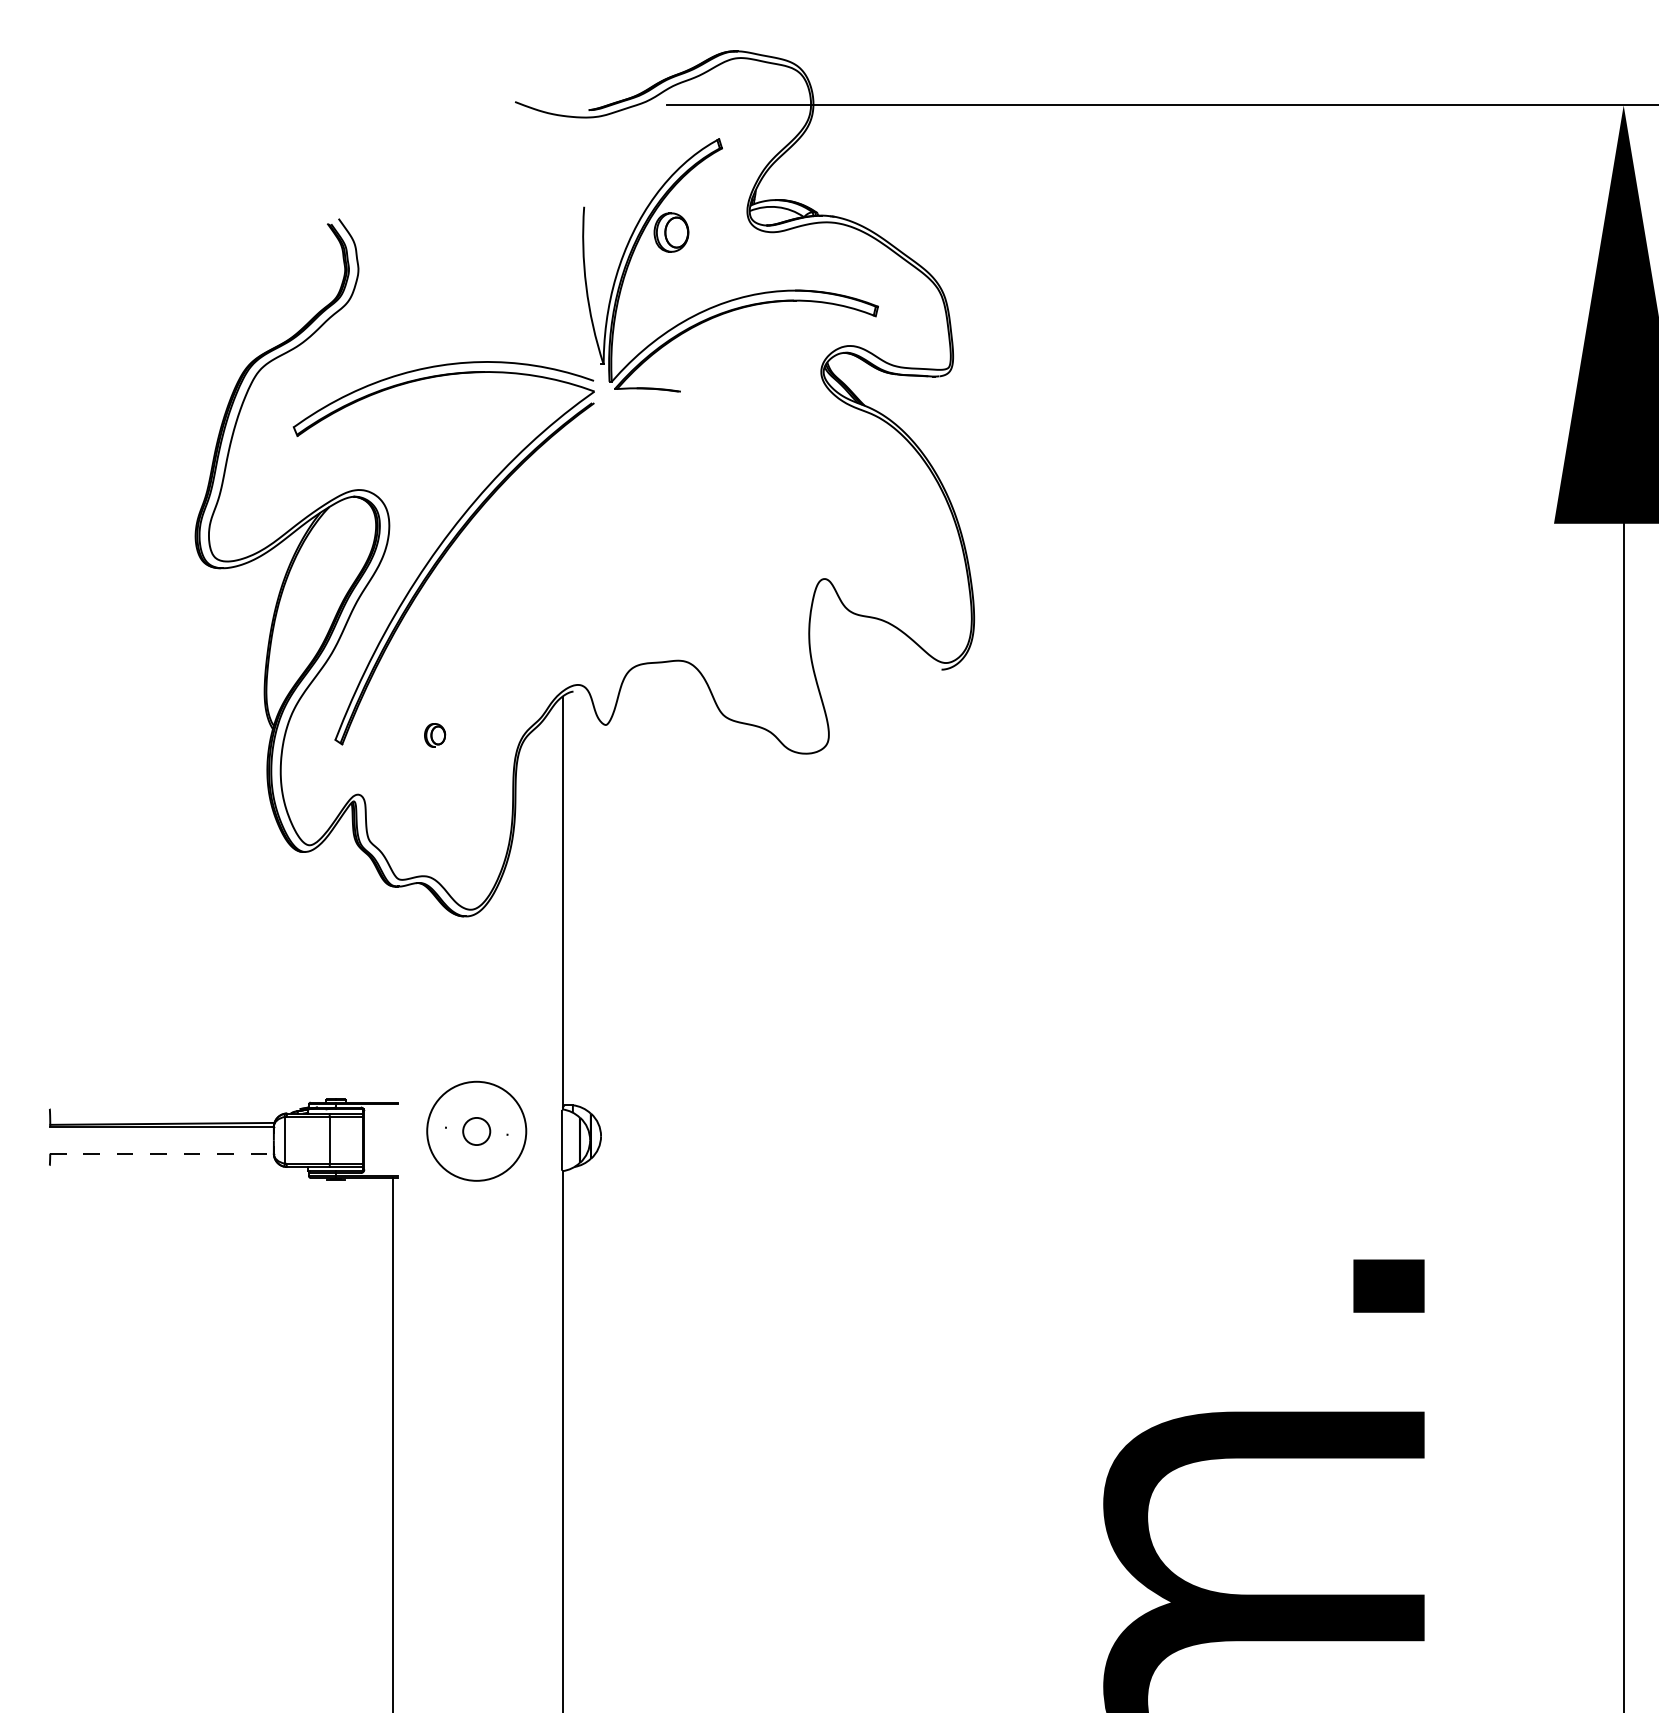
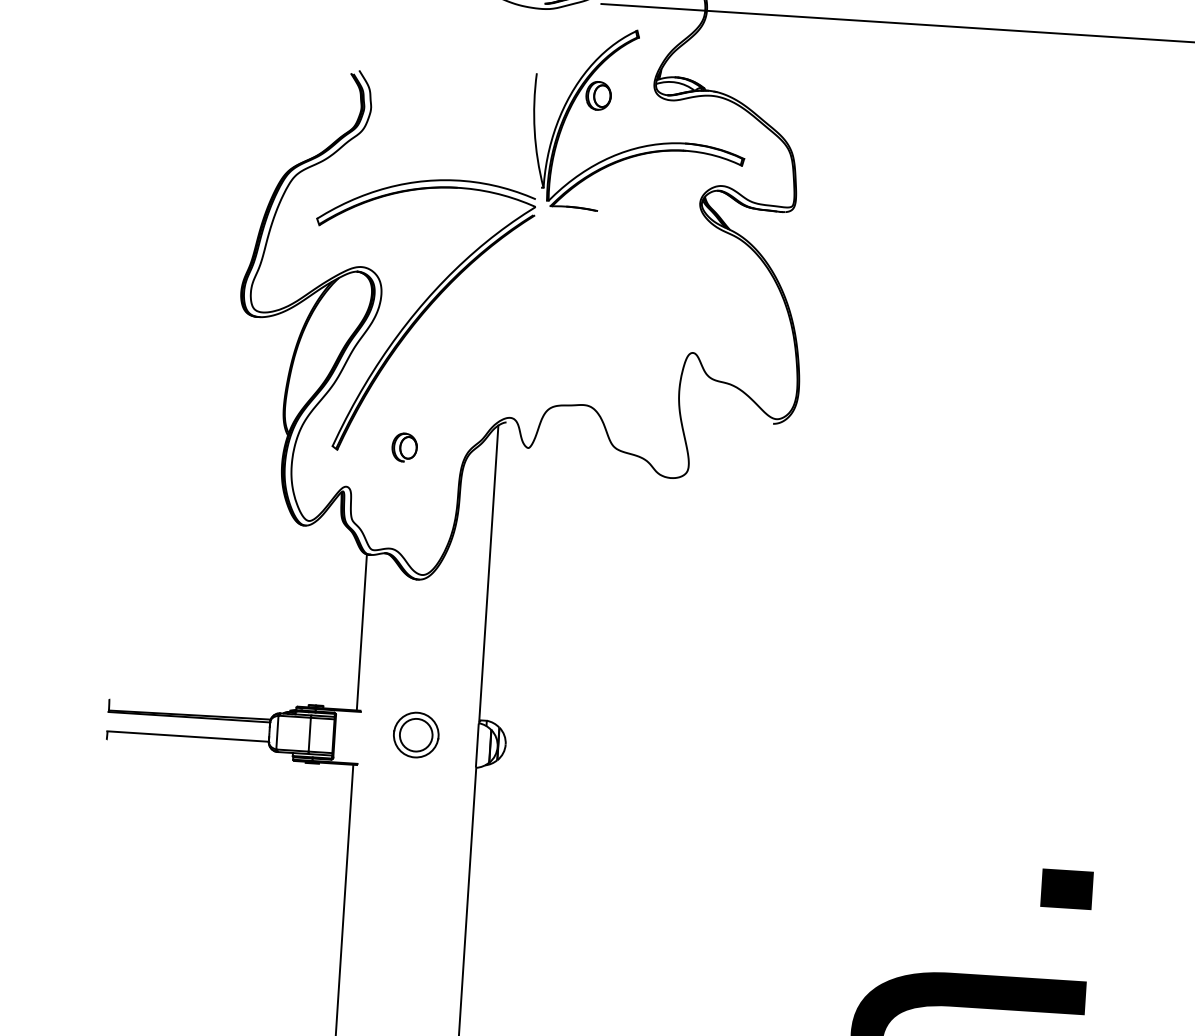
part: (434, 735) -> (404, 447), size x1.67
line: (392, 994) -> (361, 632), added
circle: (476, 1131) -> (416, 735), size x0.62
circle: (476, 1131) -> (416, 735), size x1.67
line: (162, 1153) -> (188, 736), dashed -> solid

